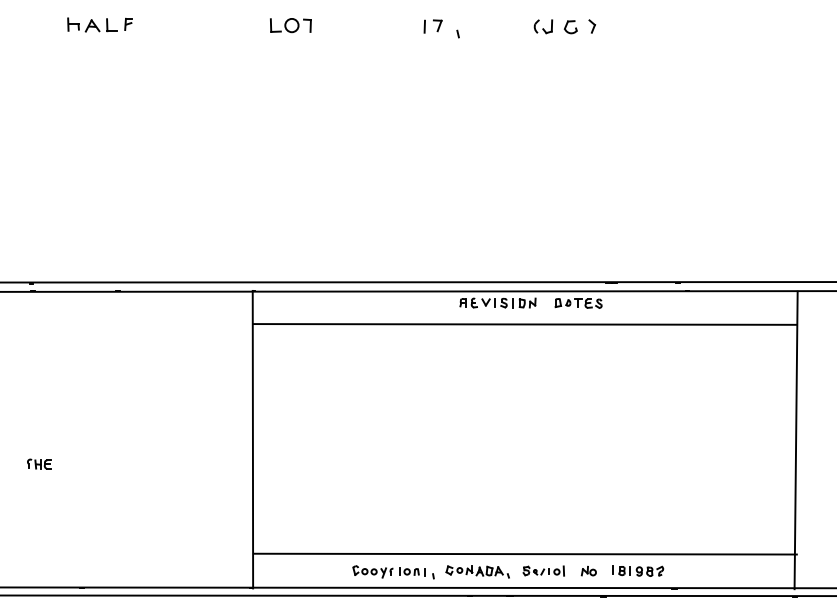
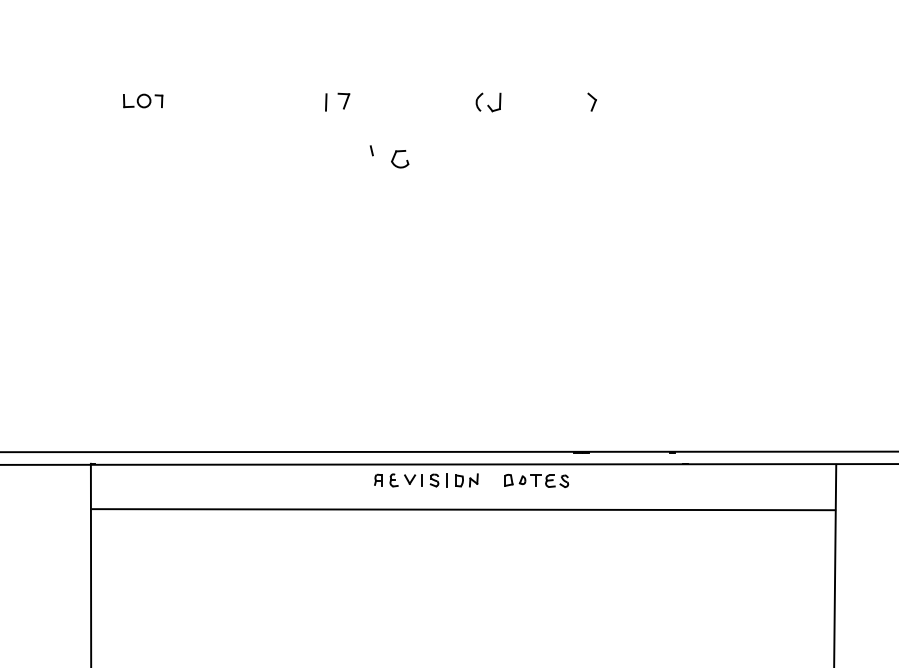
part: (290, 25) -> (142, 100), size x0.7
part: (592, 26) -> (592, 102), moved
part: (570, 27) -> (399, 159), moved
line: (457, 33) -> (370, 150), moved

